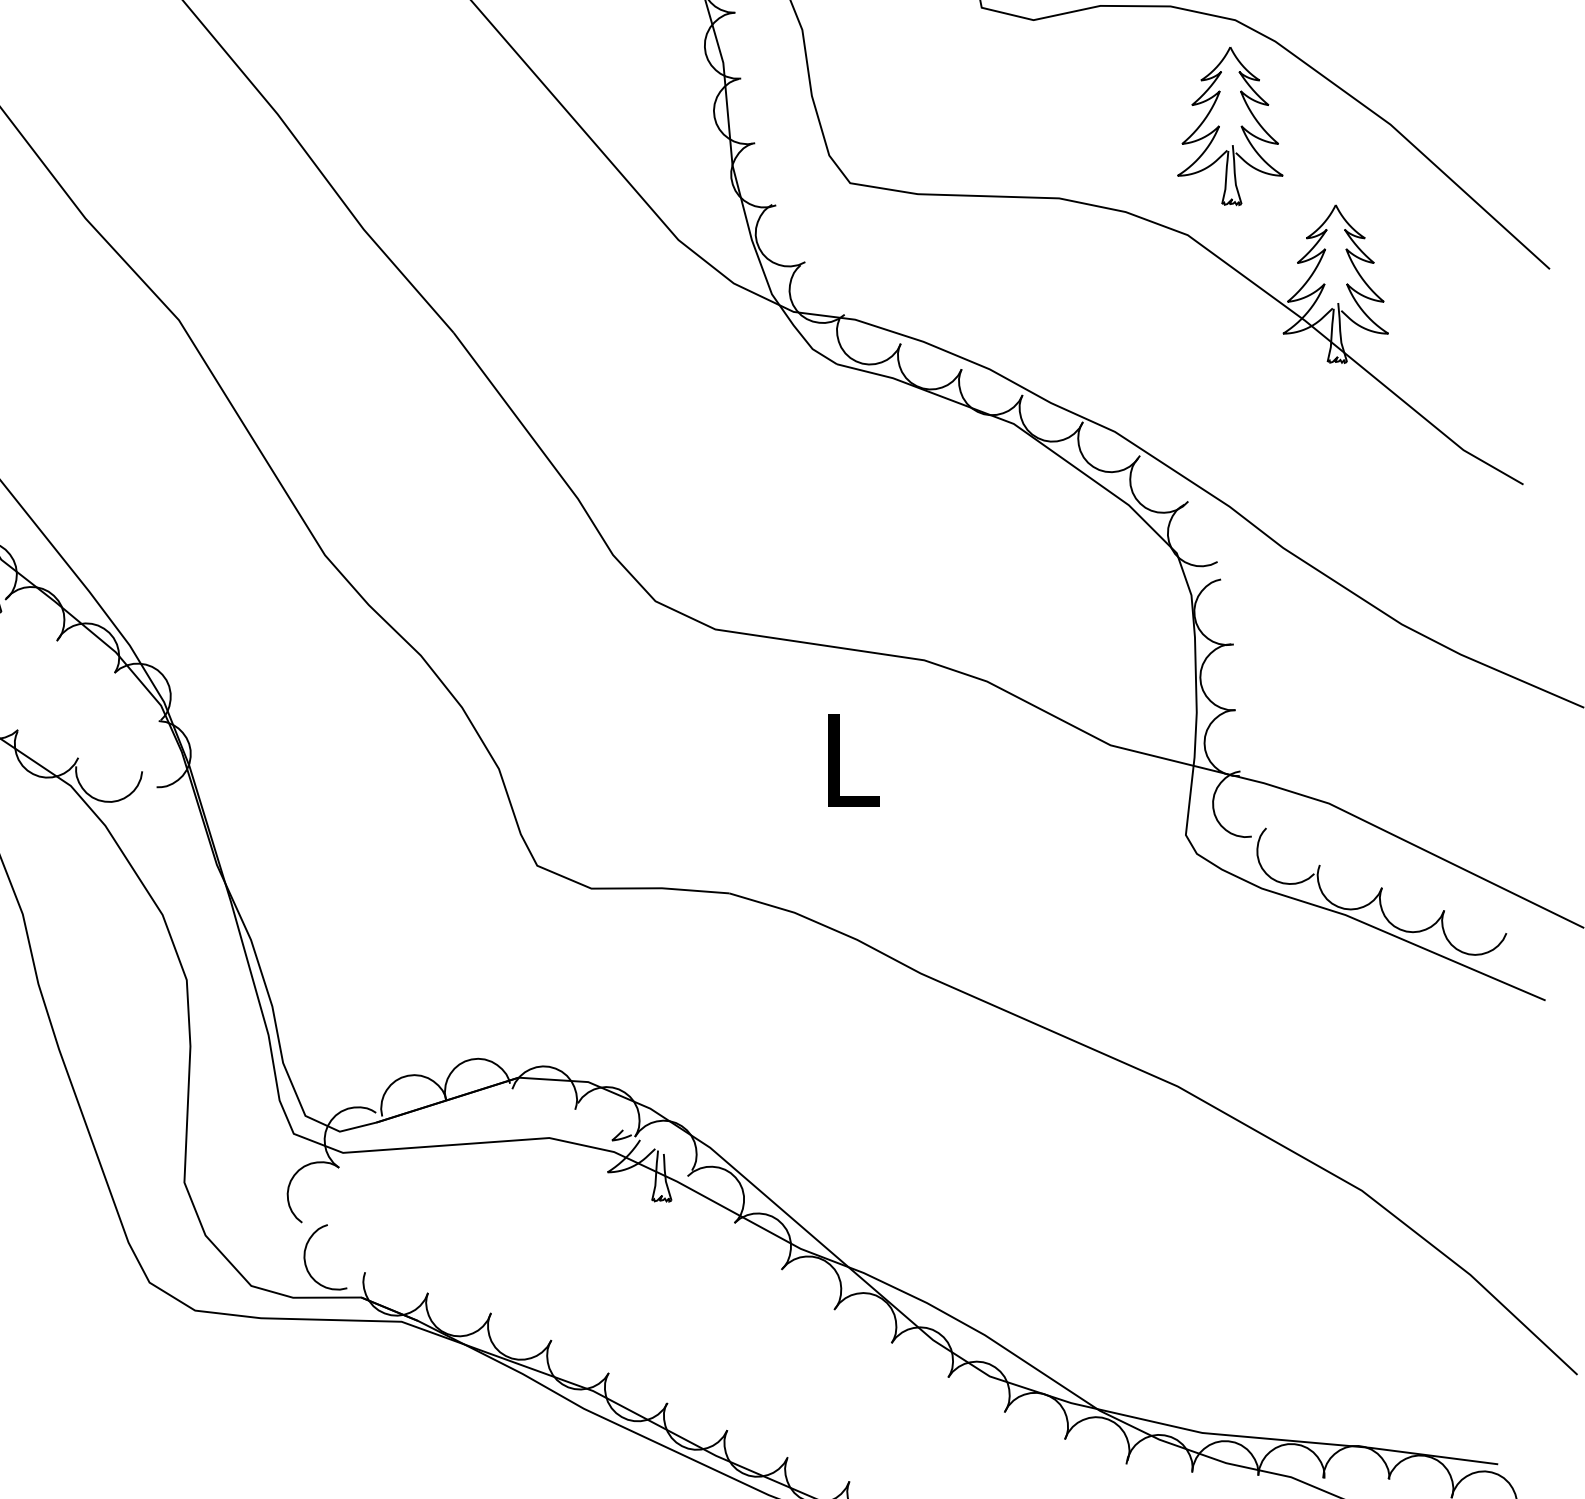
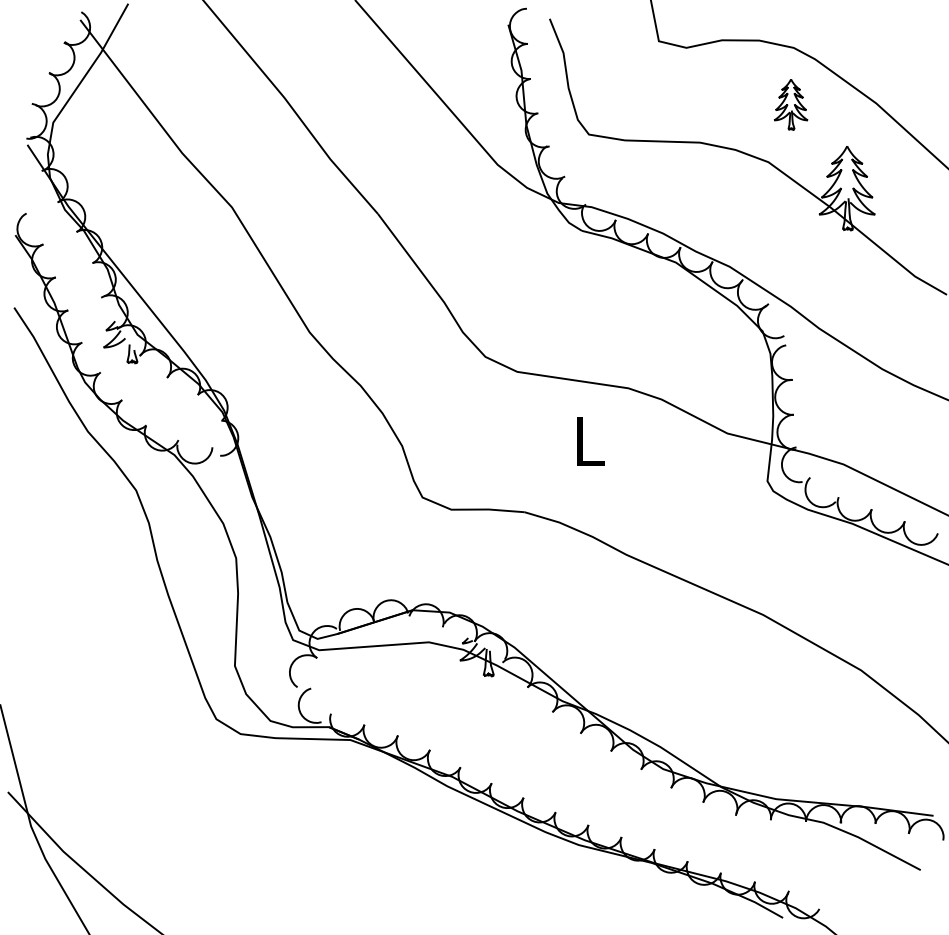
part: (1229, 126) -> (790, 104), size x0.6

